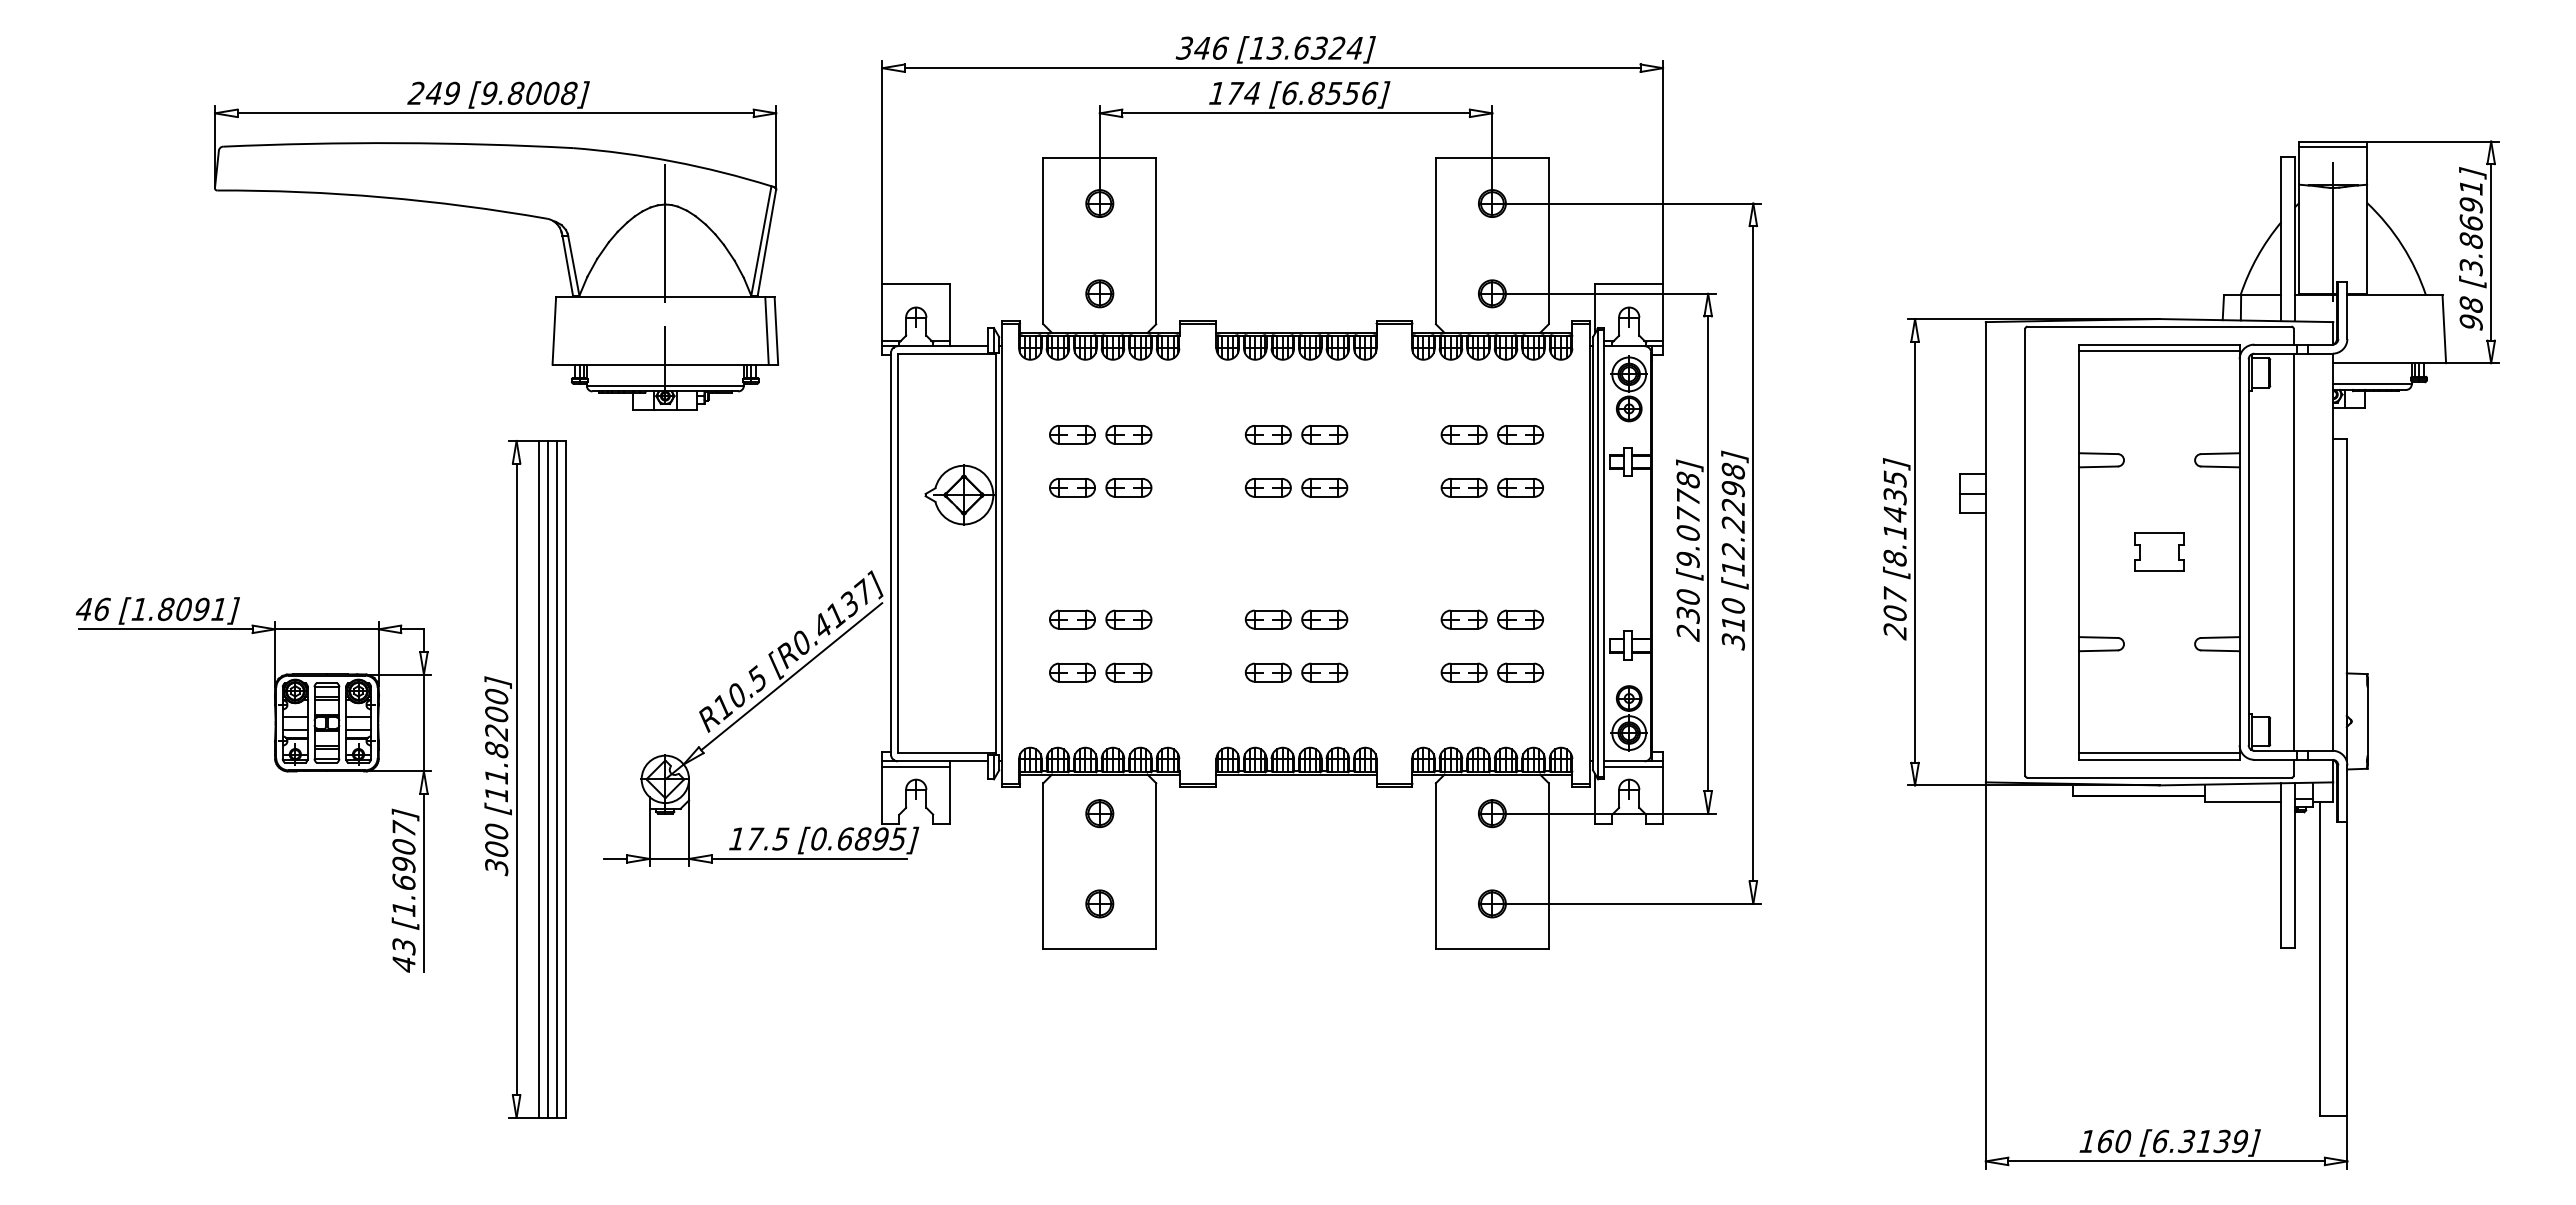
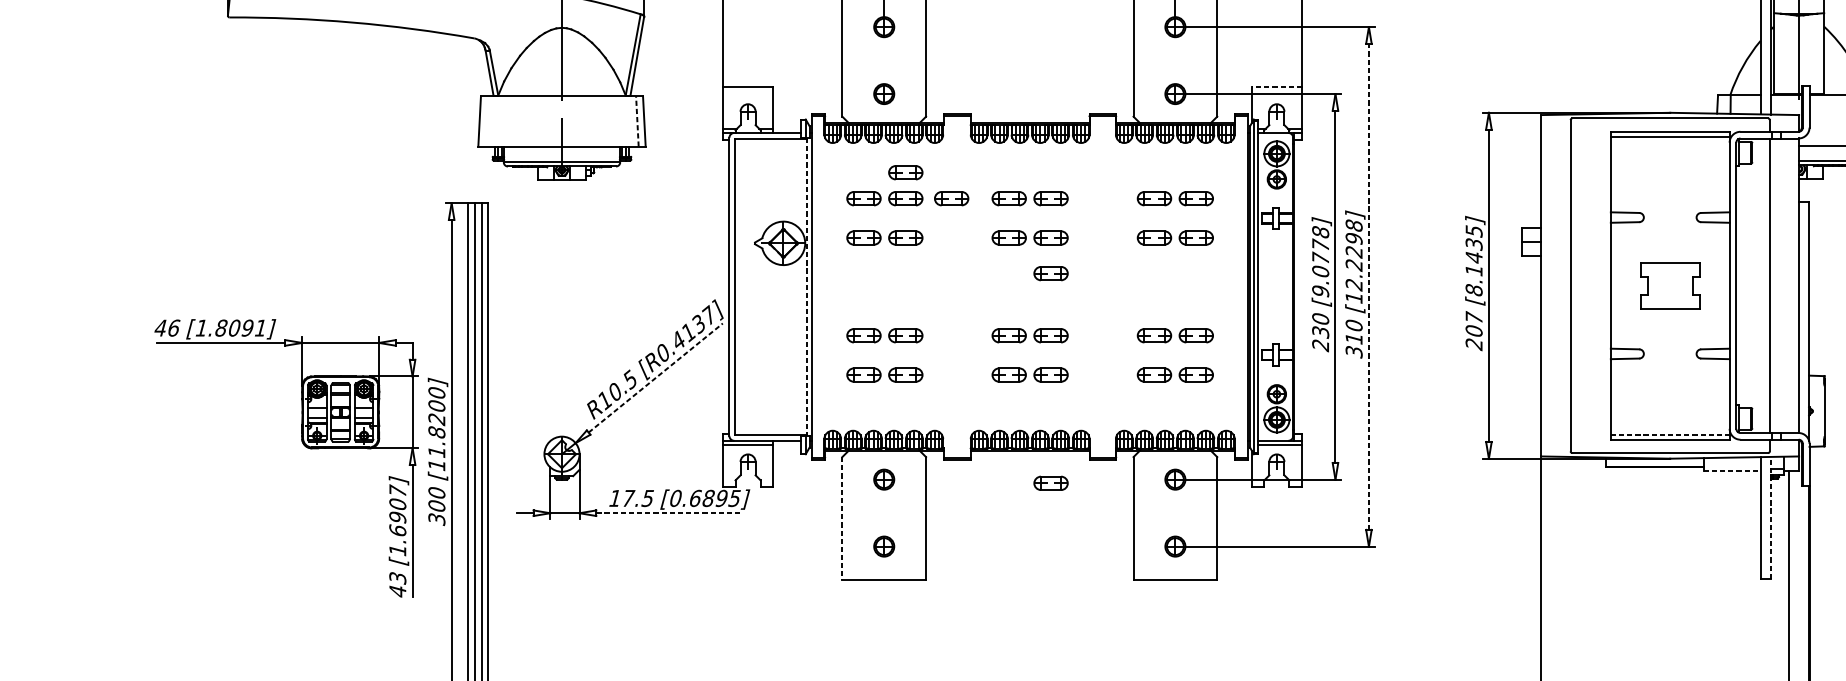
line: (1629, 283) -> (1277, 86), solid -> dashed
line: (767, 330) -> (637, 121), solid -> dashed
part: (1128, 399) -> (905, 172), added
part: (1190, 434) -> (951, 198), added
part: (1324, 535) -> (1050, 273), added
part: (2159, 551) -> (1670, 285), size x1.6
line: (995, 553) -> (806, 286), solid -> dashed
line: (1753, 553) -> (1369, 286), solid -> dashed
line: (791, 676) -> (655, 377), solid -> dashed
line: (2160, 753) -> (1670, 435), solid -> dashed
part: (276, 766) -> (303, 444), moved
line: (2243, 801) -> (1732, 470), solid -> dashed
part: (1324, 818) -> (1050, 483), added
line: (809, 858) -> (668, 512), solid -> dashed
line: (2294, 864) -> (1770, 517), solid -> dashed
line: (1043, 866) -> (842, 518), solid -> dashed

